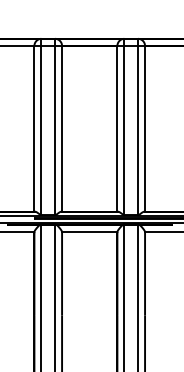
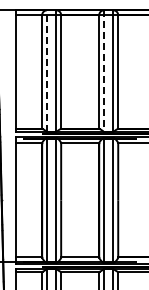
line: (40, 126) -> (46, 70), solid -> dashed
line: (123, 126) -> (103, 70), solid -> dashed

